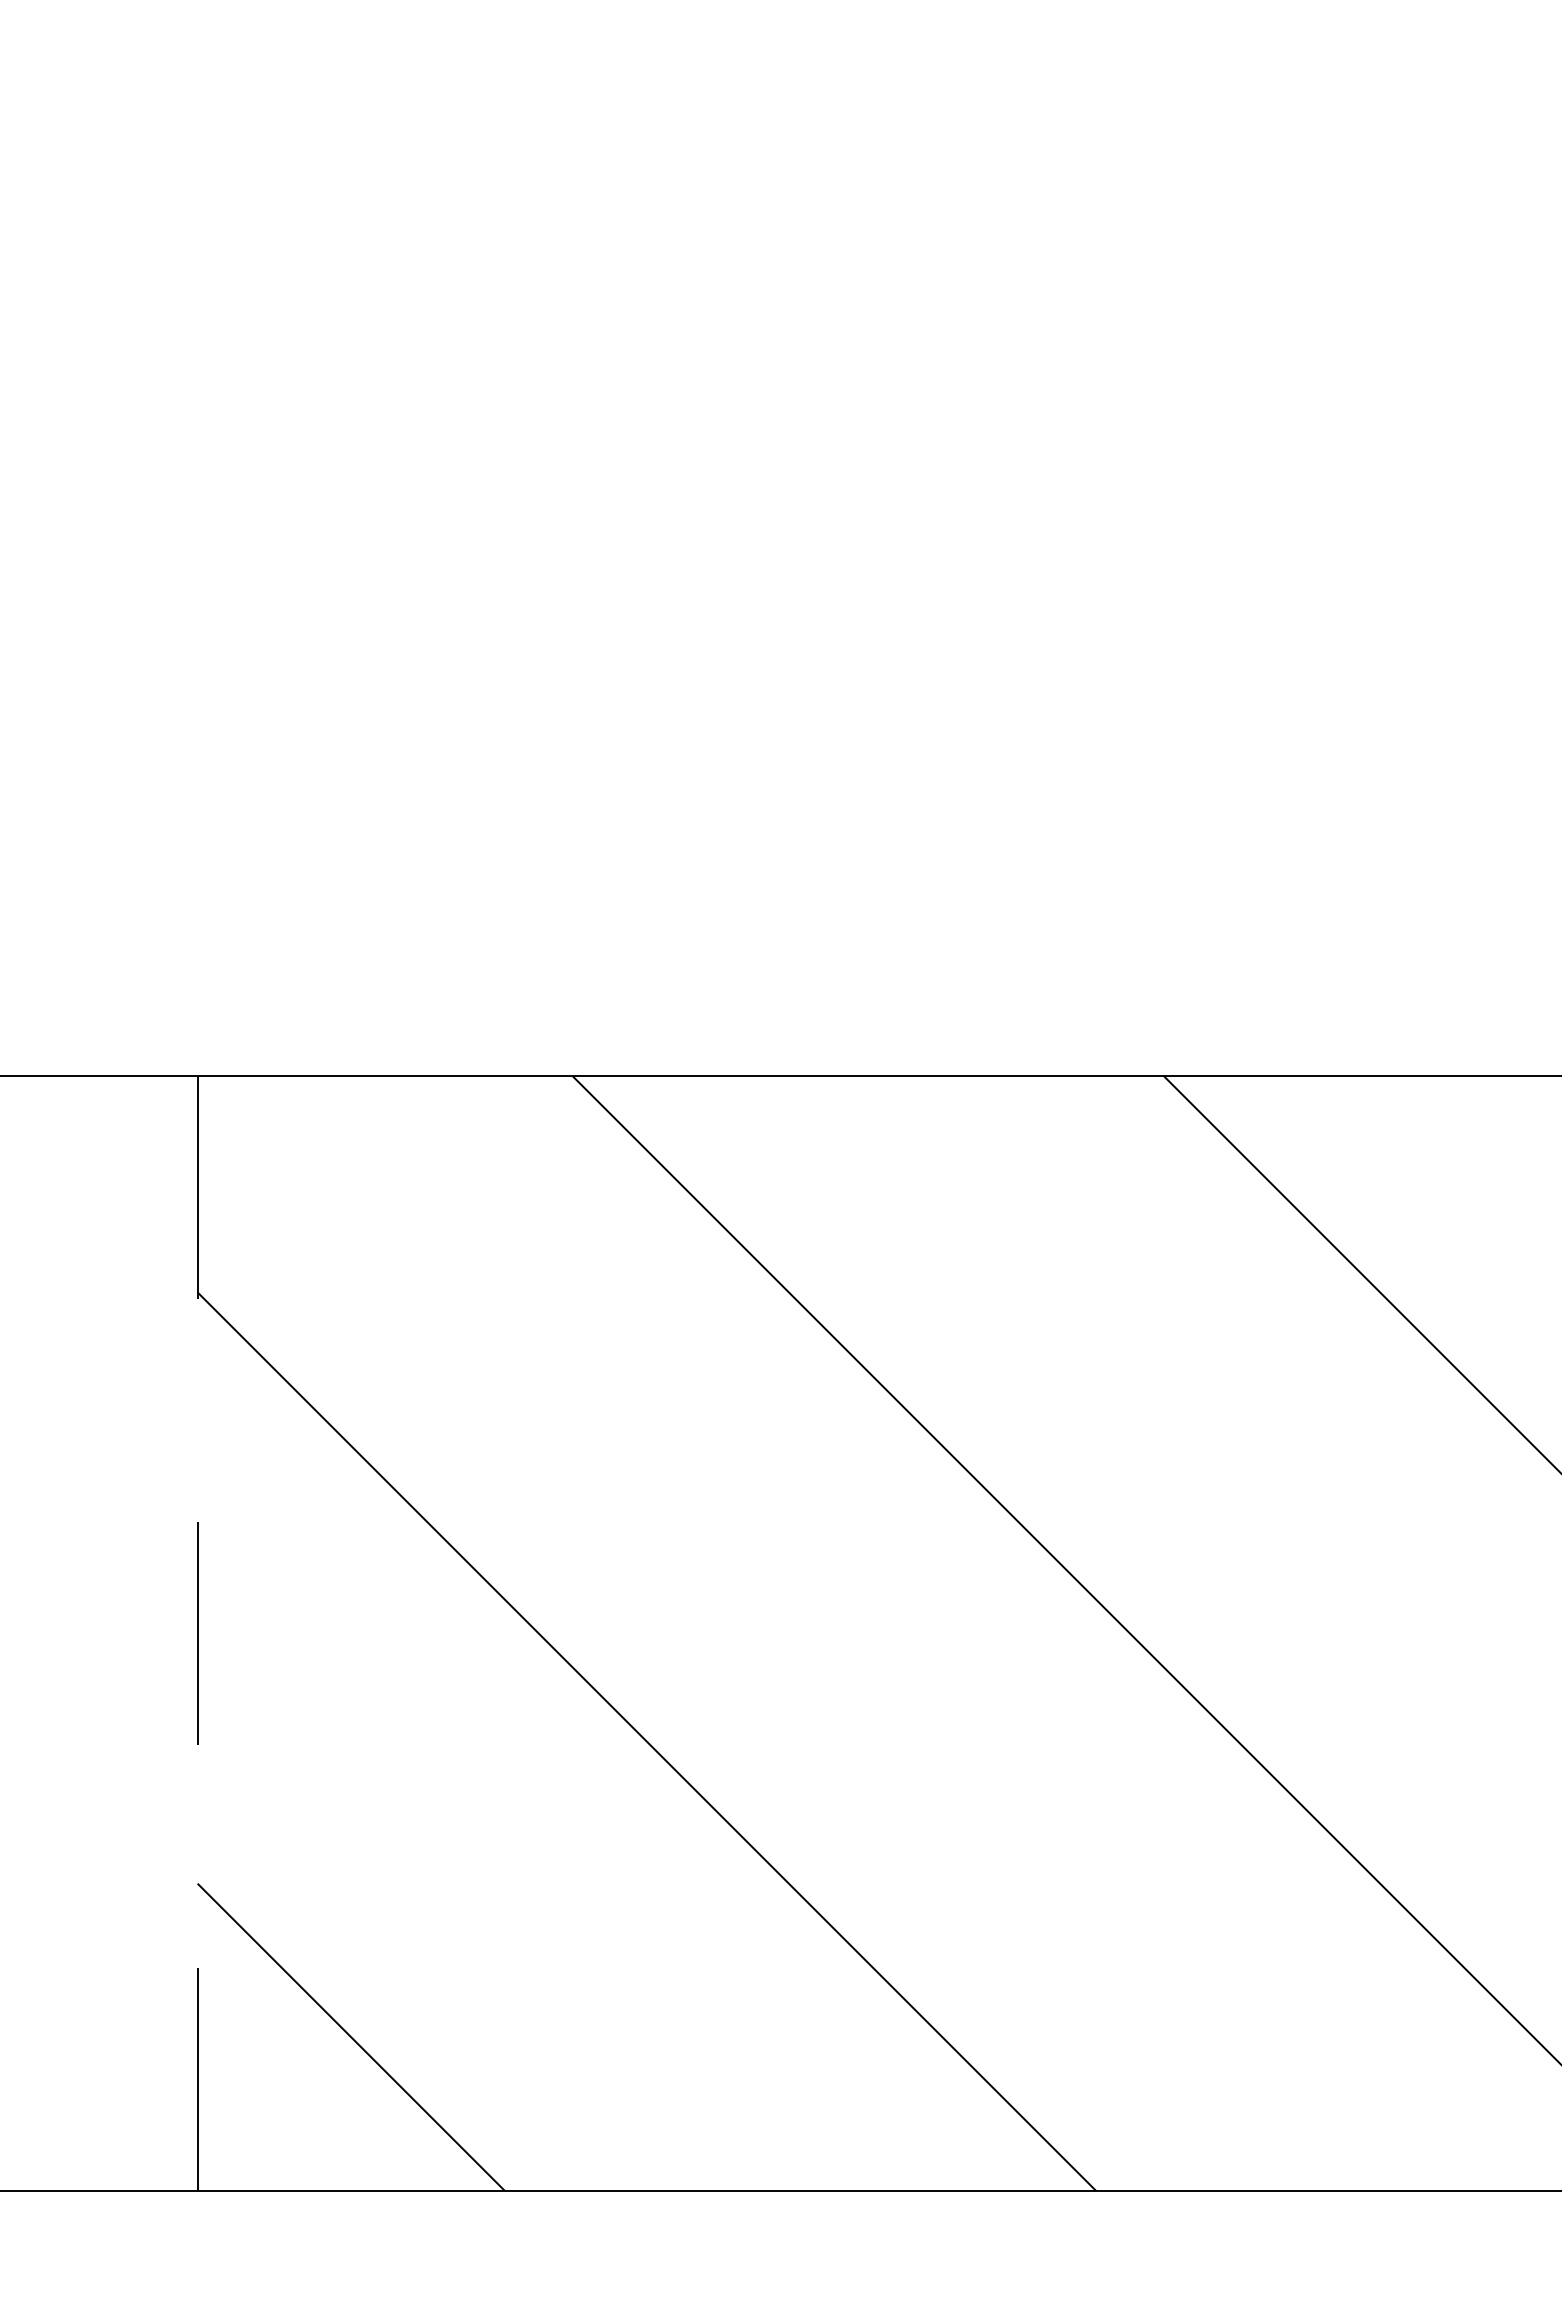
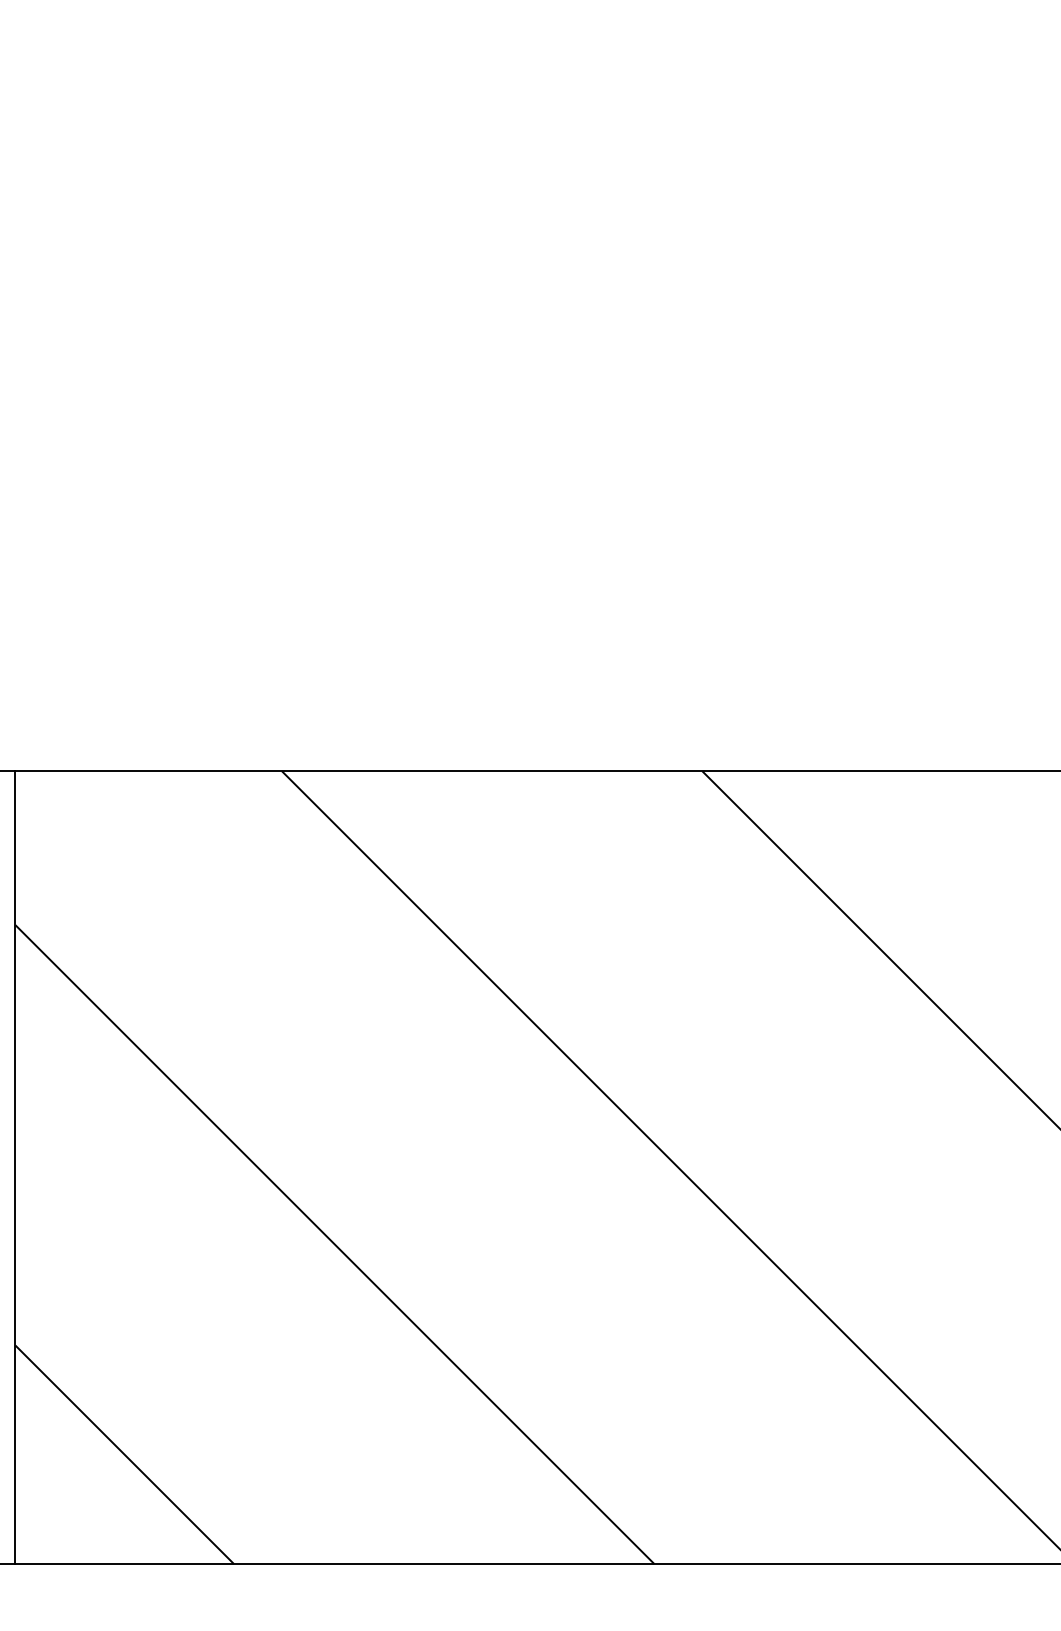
line: (197, 1633) -> (15, 1167), dashed -> solid

